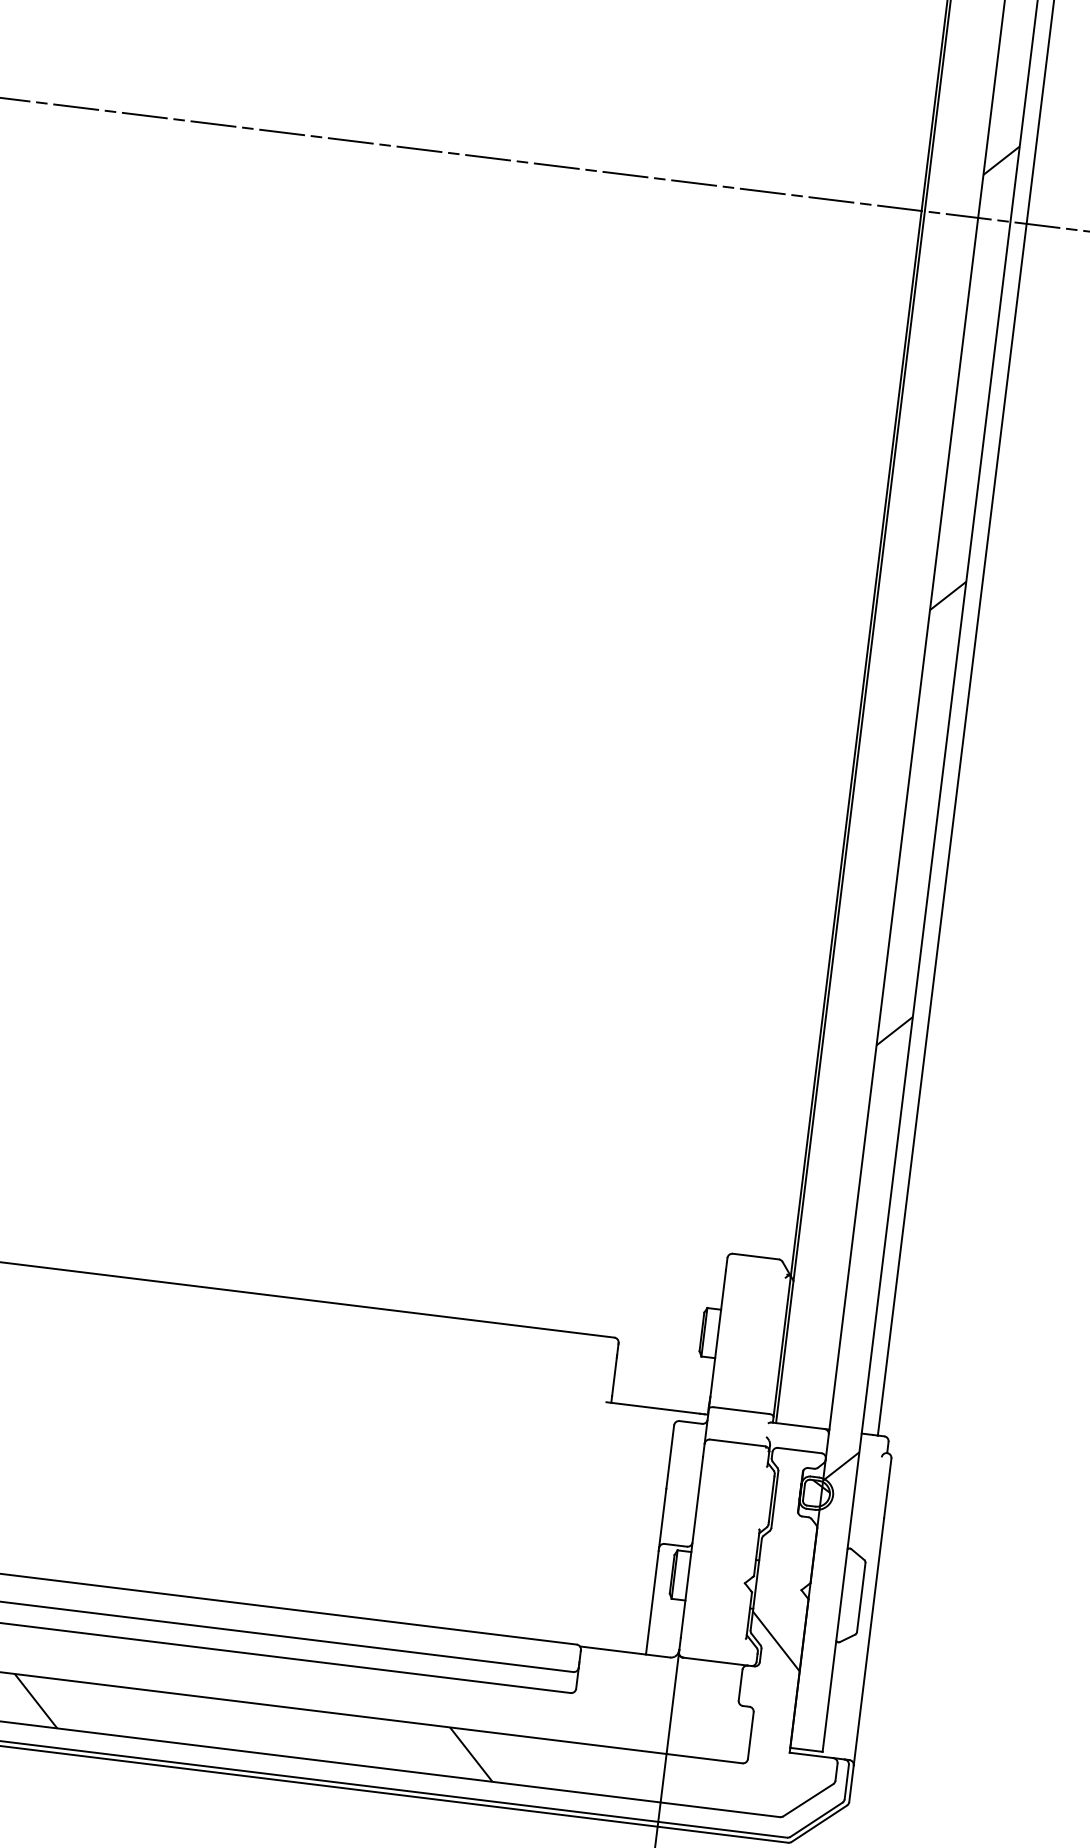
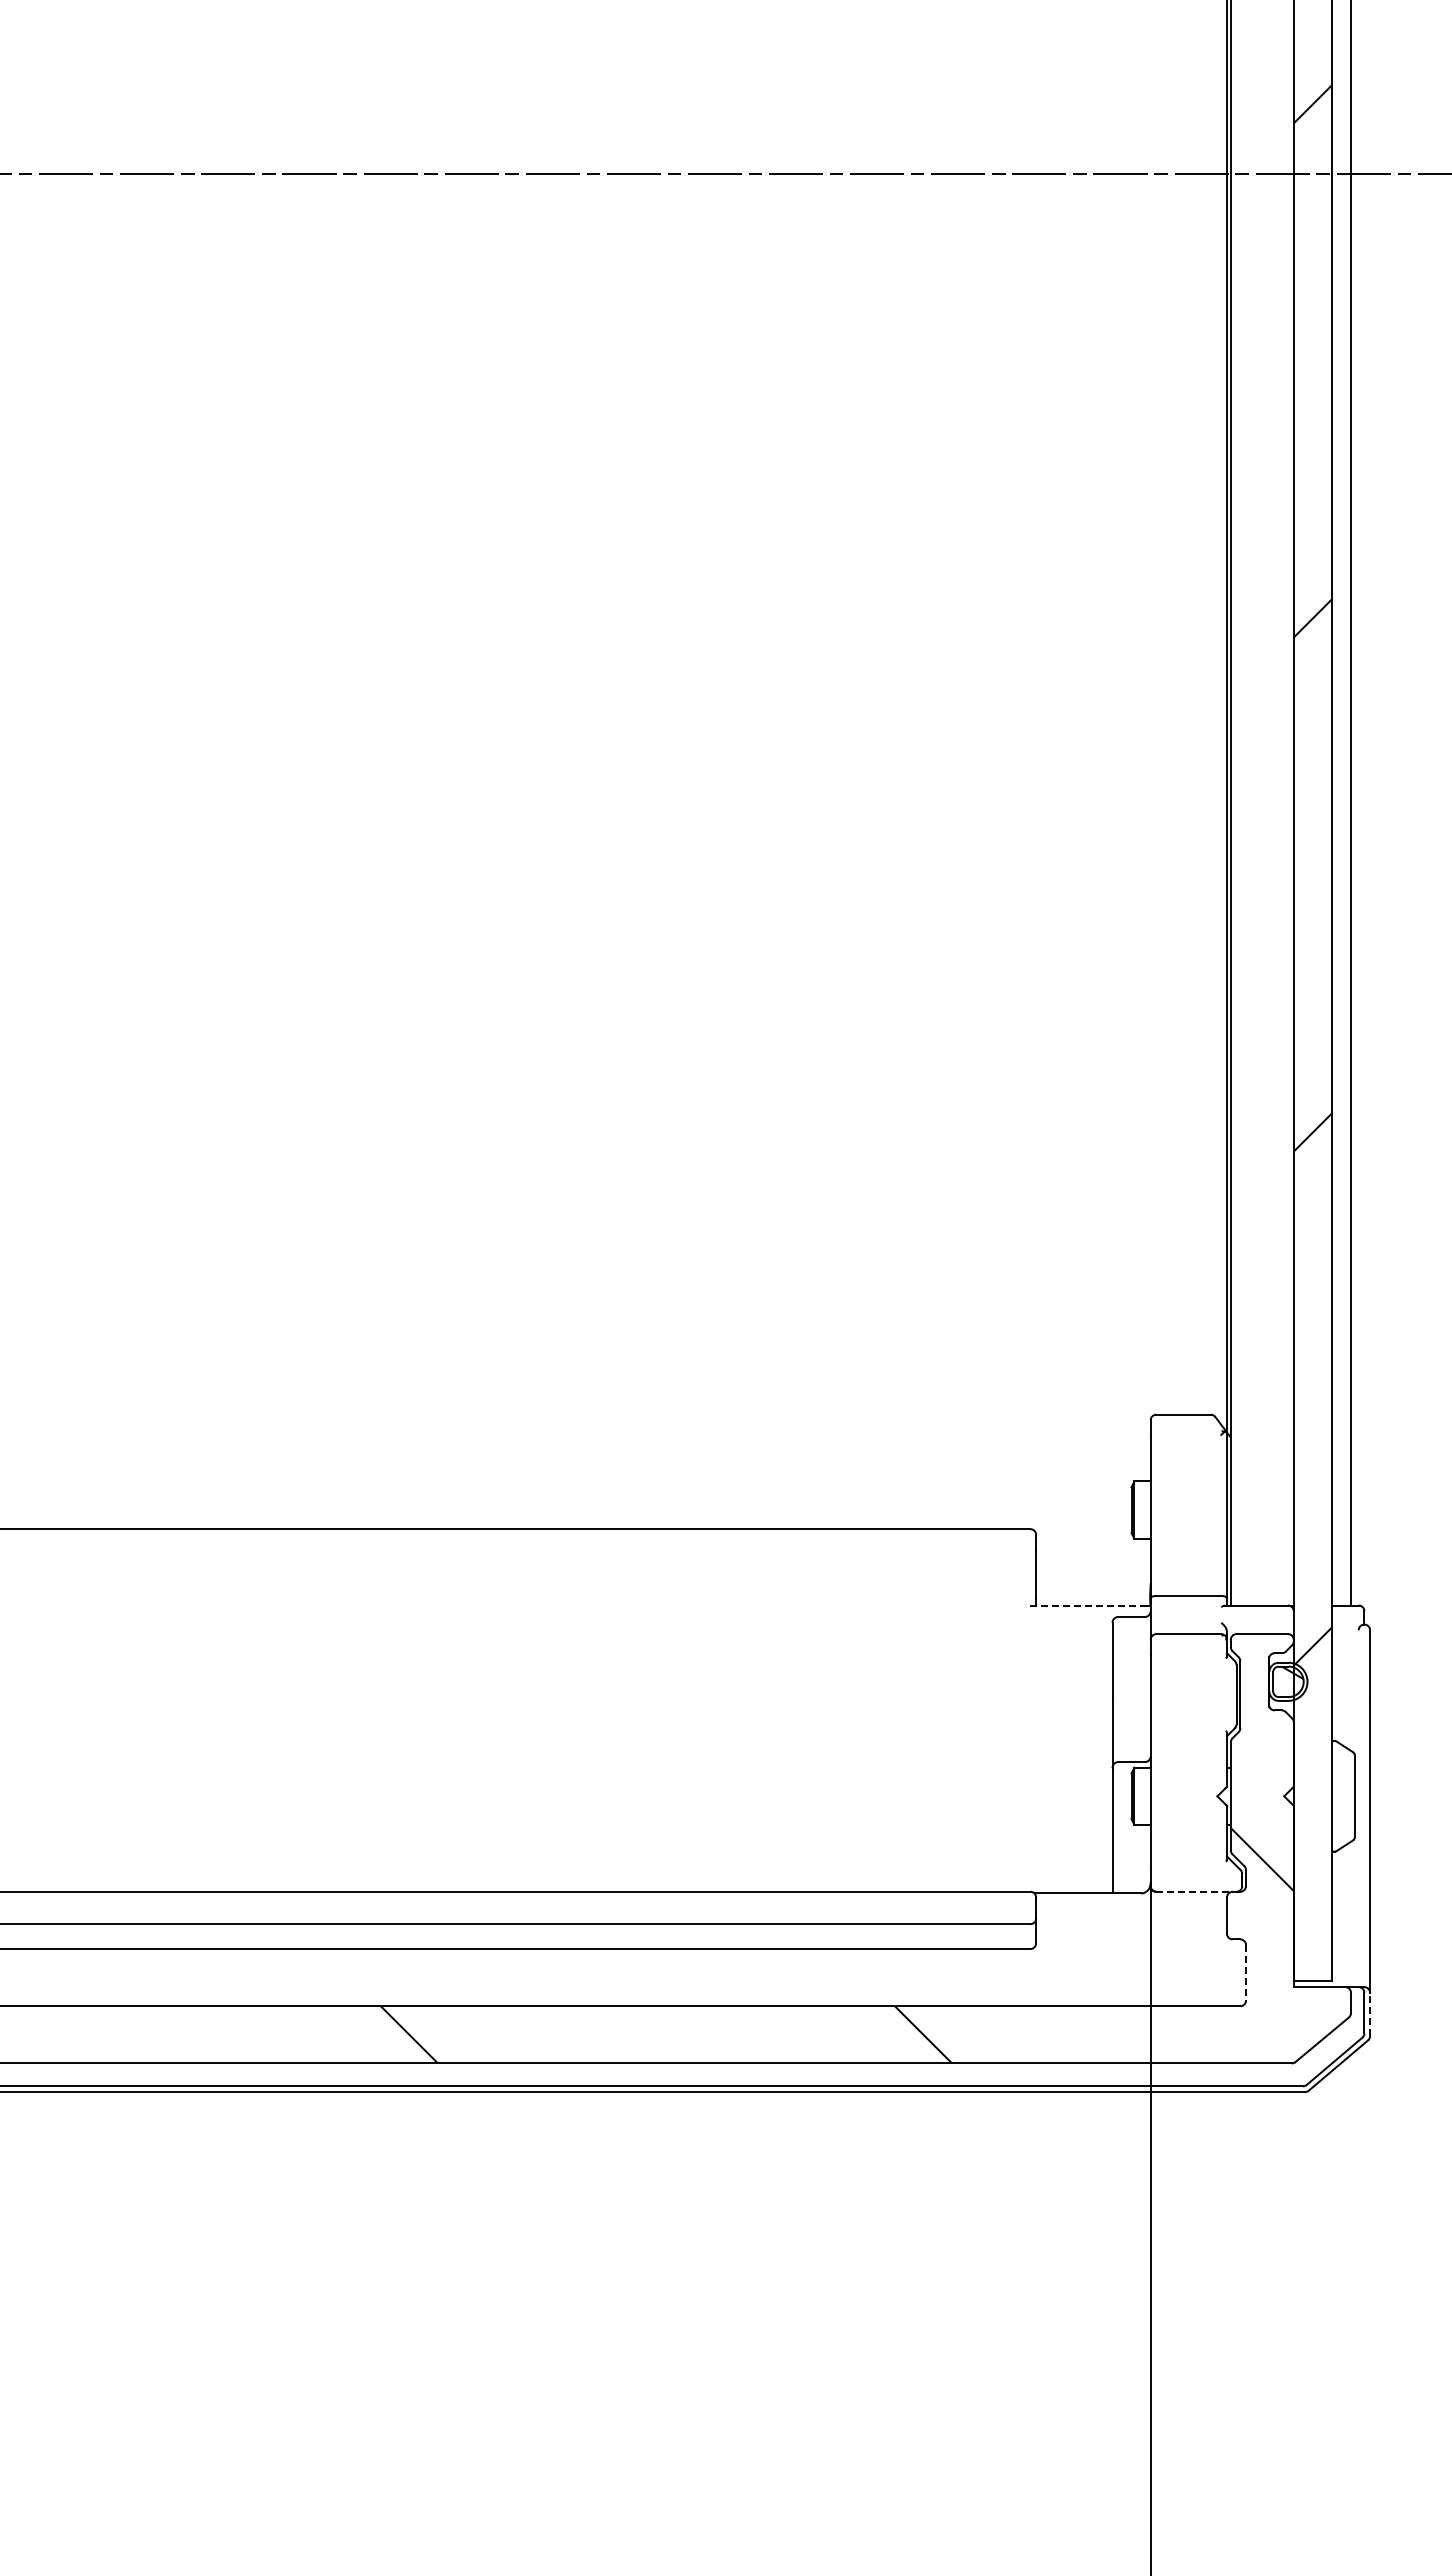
line: (653, 1408) -> (1086, 1605), solid -> dashed
line: (716, 1661) -> (1195, 1891), solid -> dashed
line: (751, 1735) -> (1246, 1972), solid -> dashed
line: (851, 1783) -> (1370, 2014), solid -> dashed

